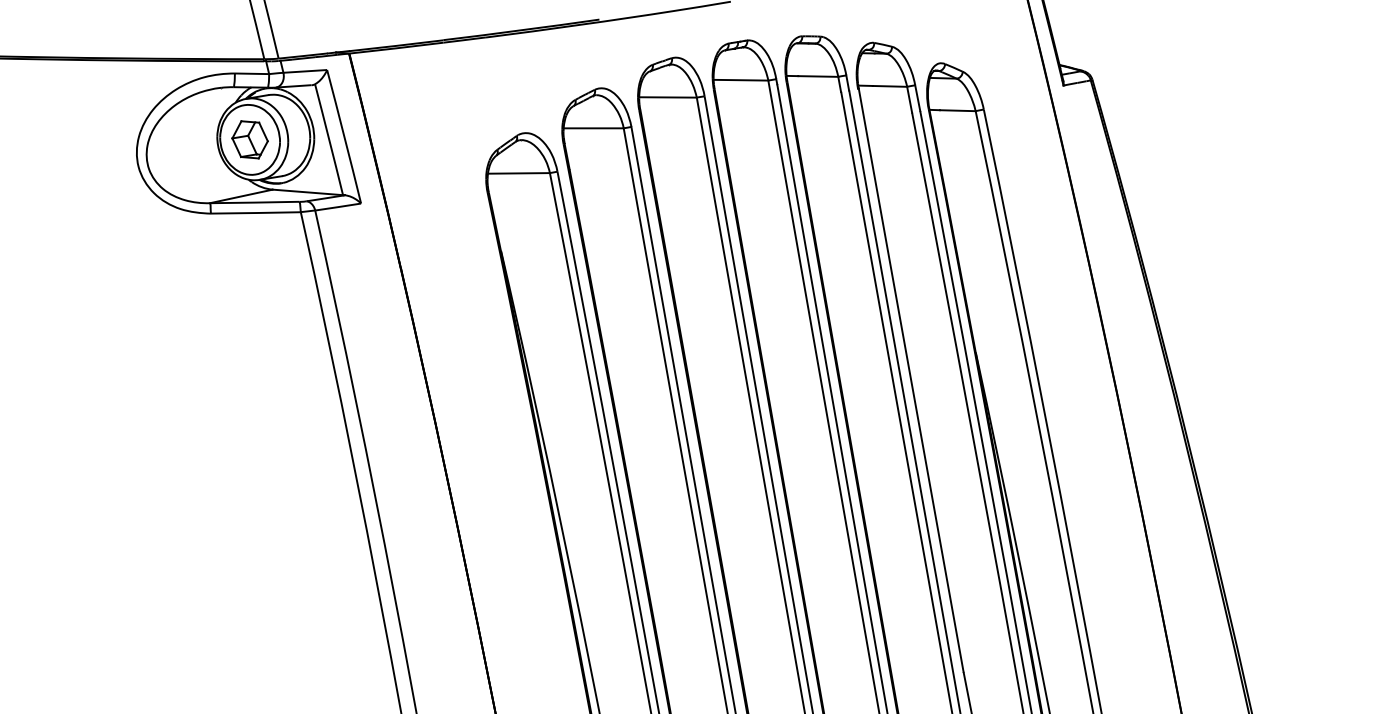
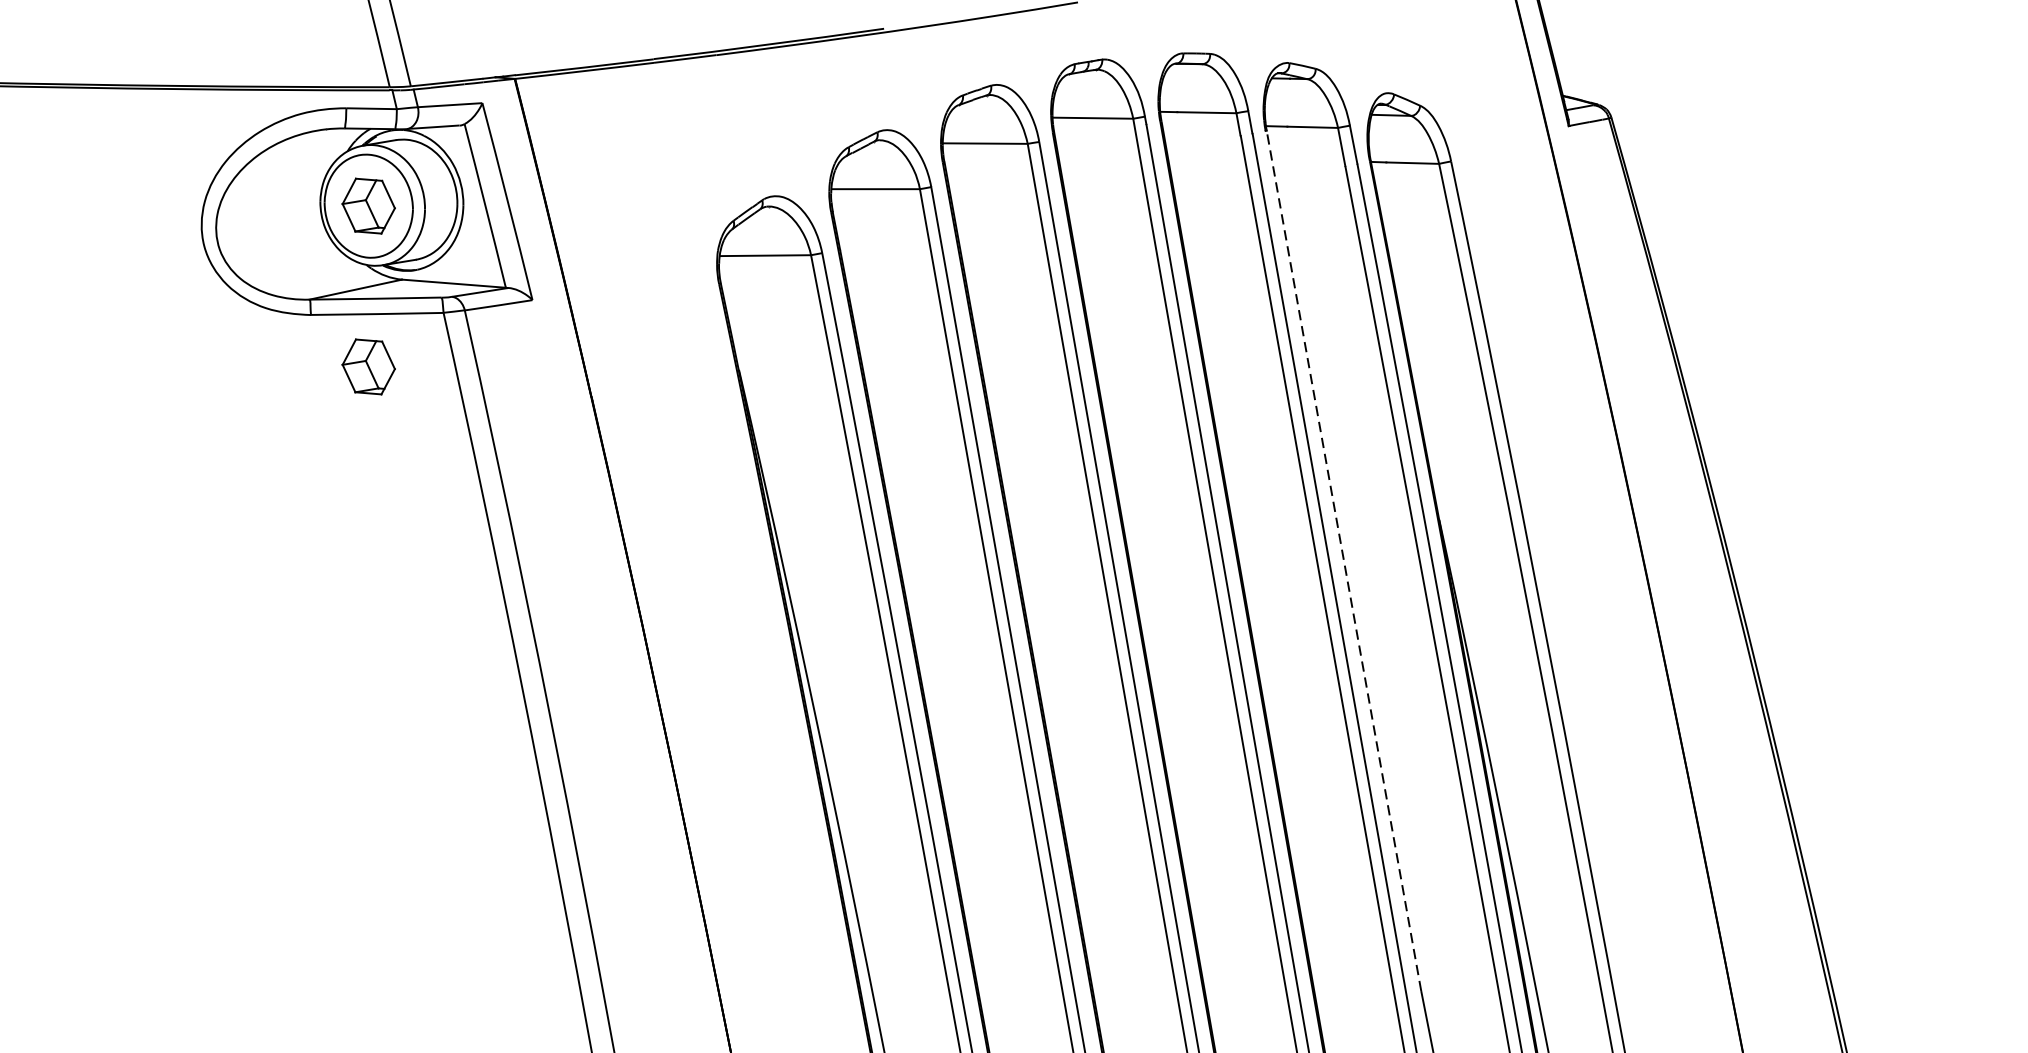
part: (249, 248) -> (367, 366), added
line: (911, 379) -> (1344, 559), solid -> dashed

